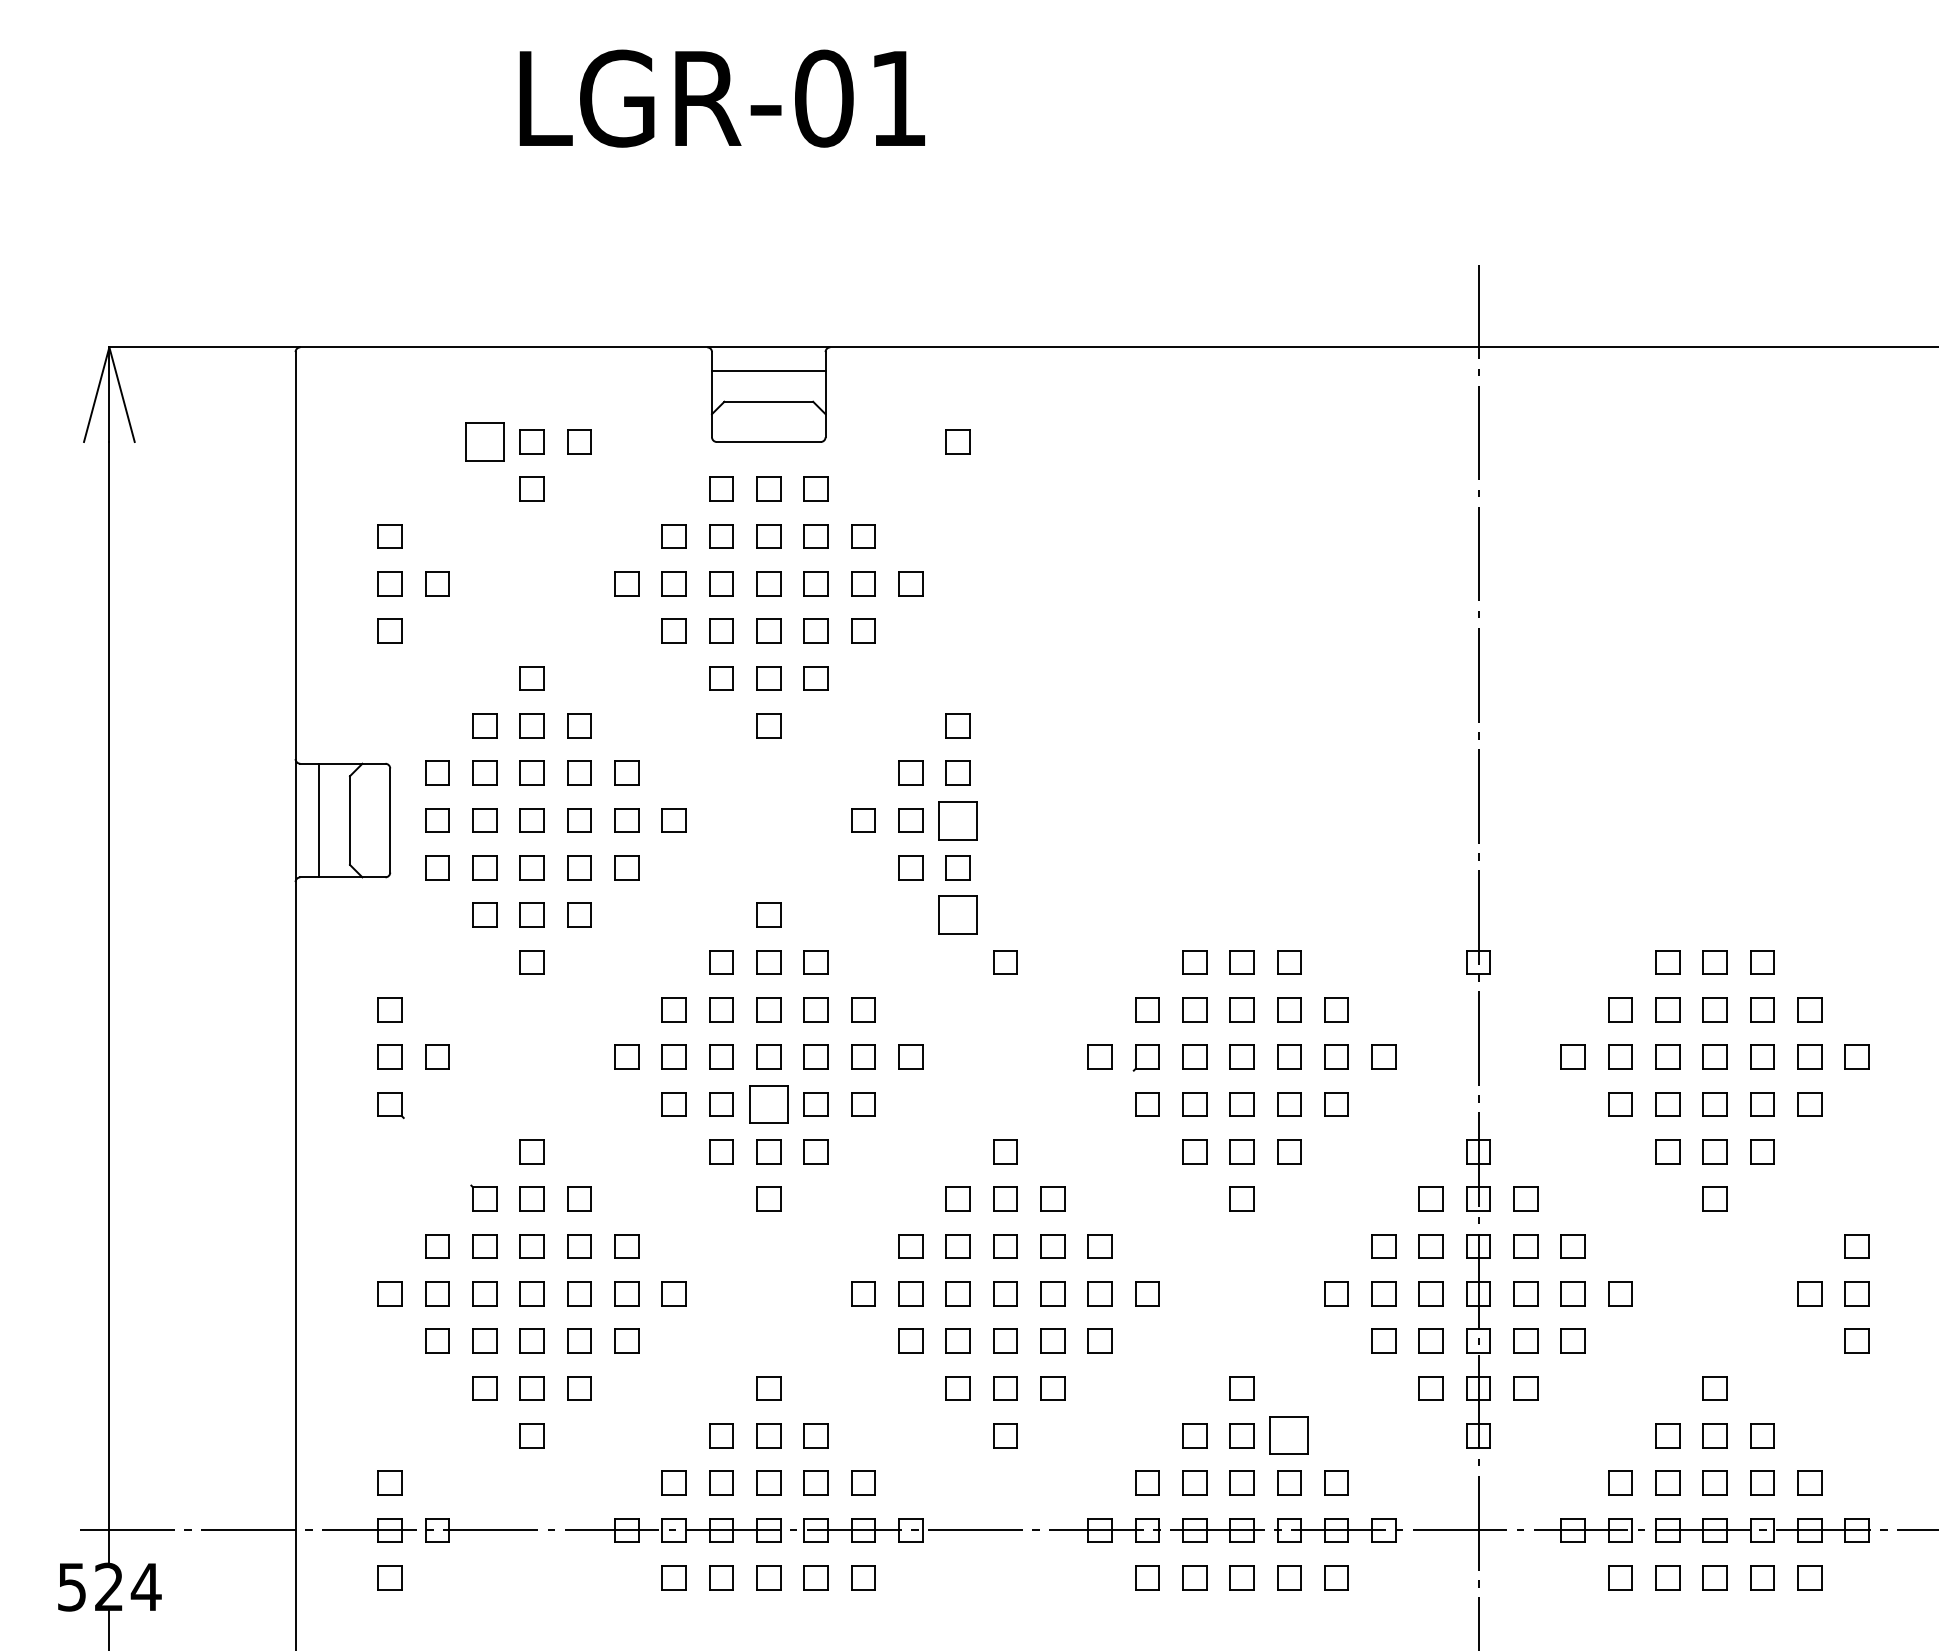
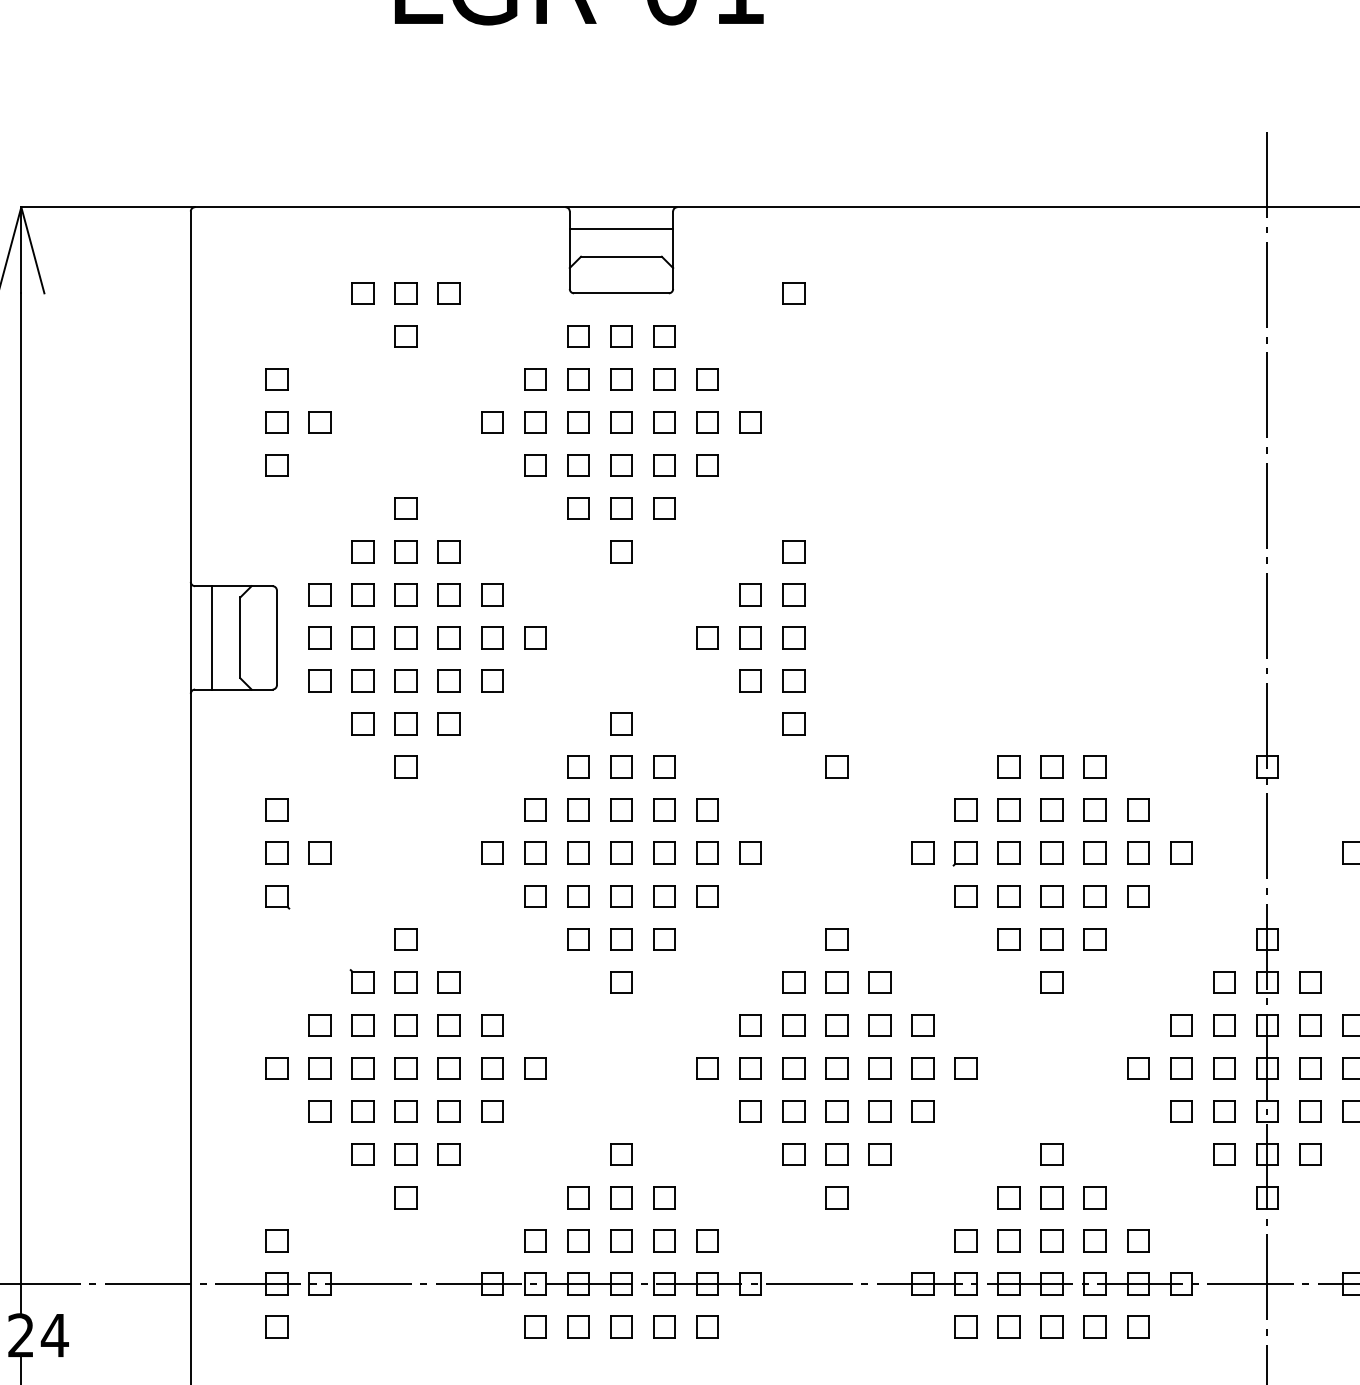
part: (484, 441) -> (362, 292), size x0.62
part: (957, 820) -> (793, 637), size x0.62
part: (957, 914) -> (793, 723), size x0.62
part: (768, 1104) -> (621, 896), size x0.62
part: (1289, 1435) -> (1095, 1197), size x0.62

